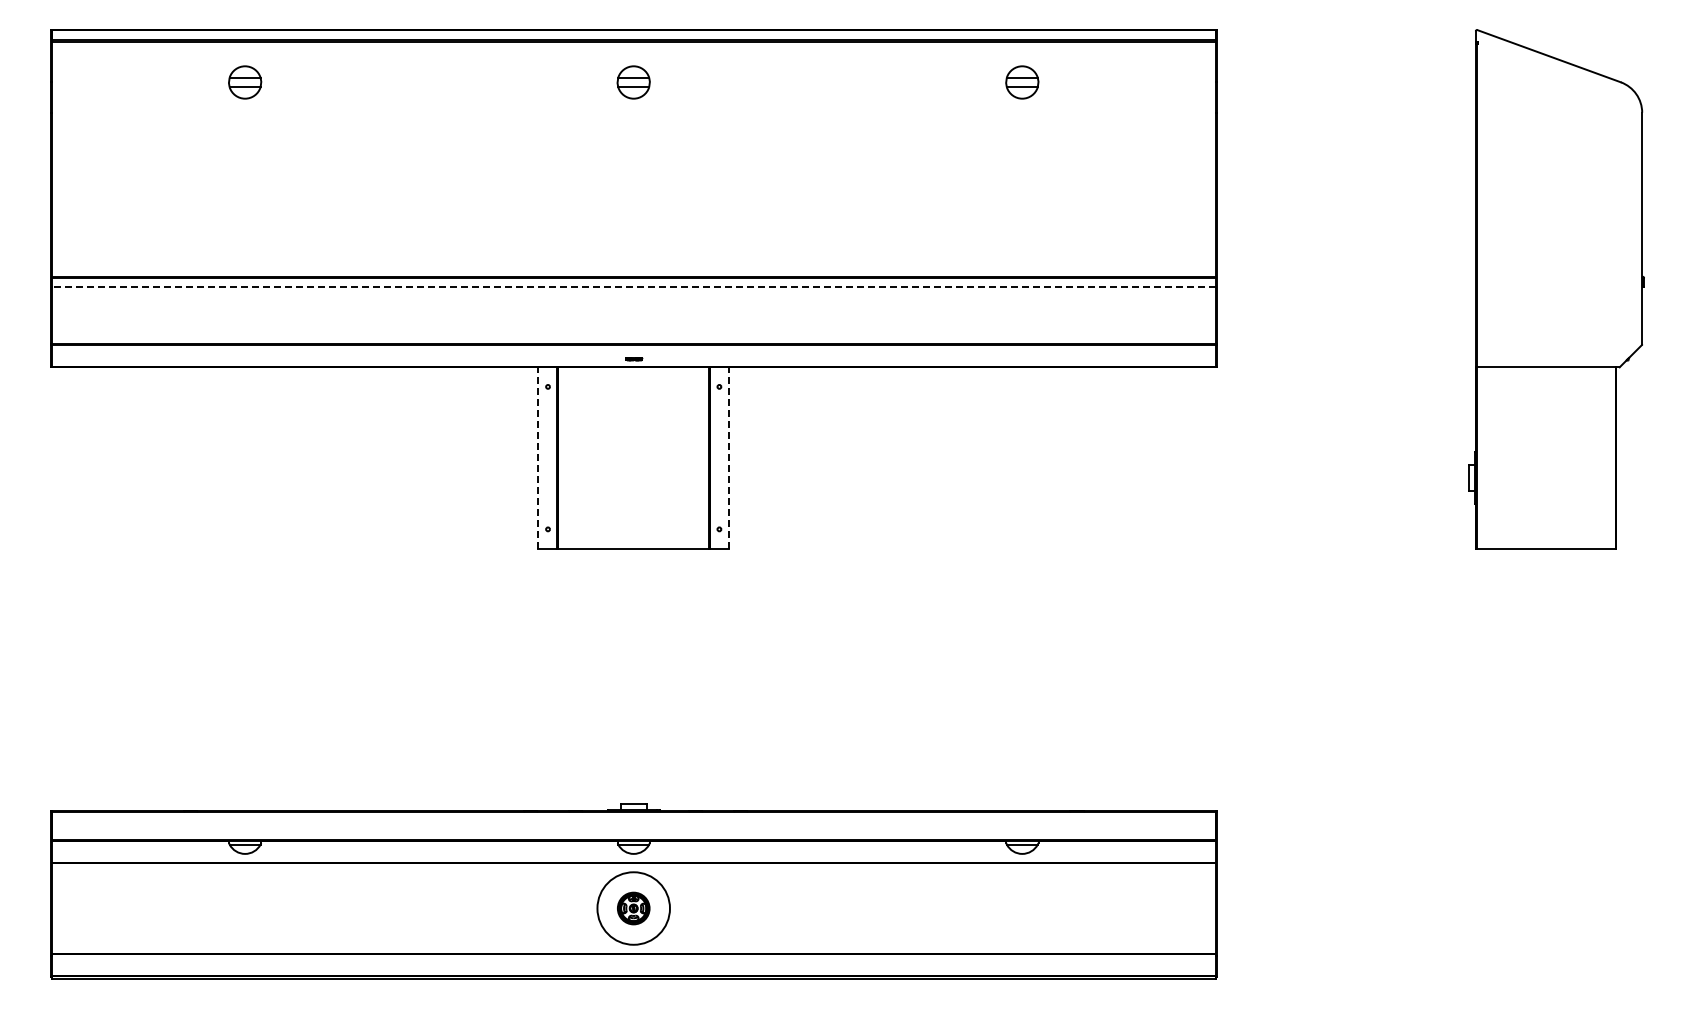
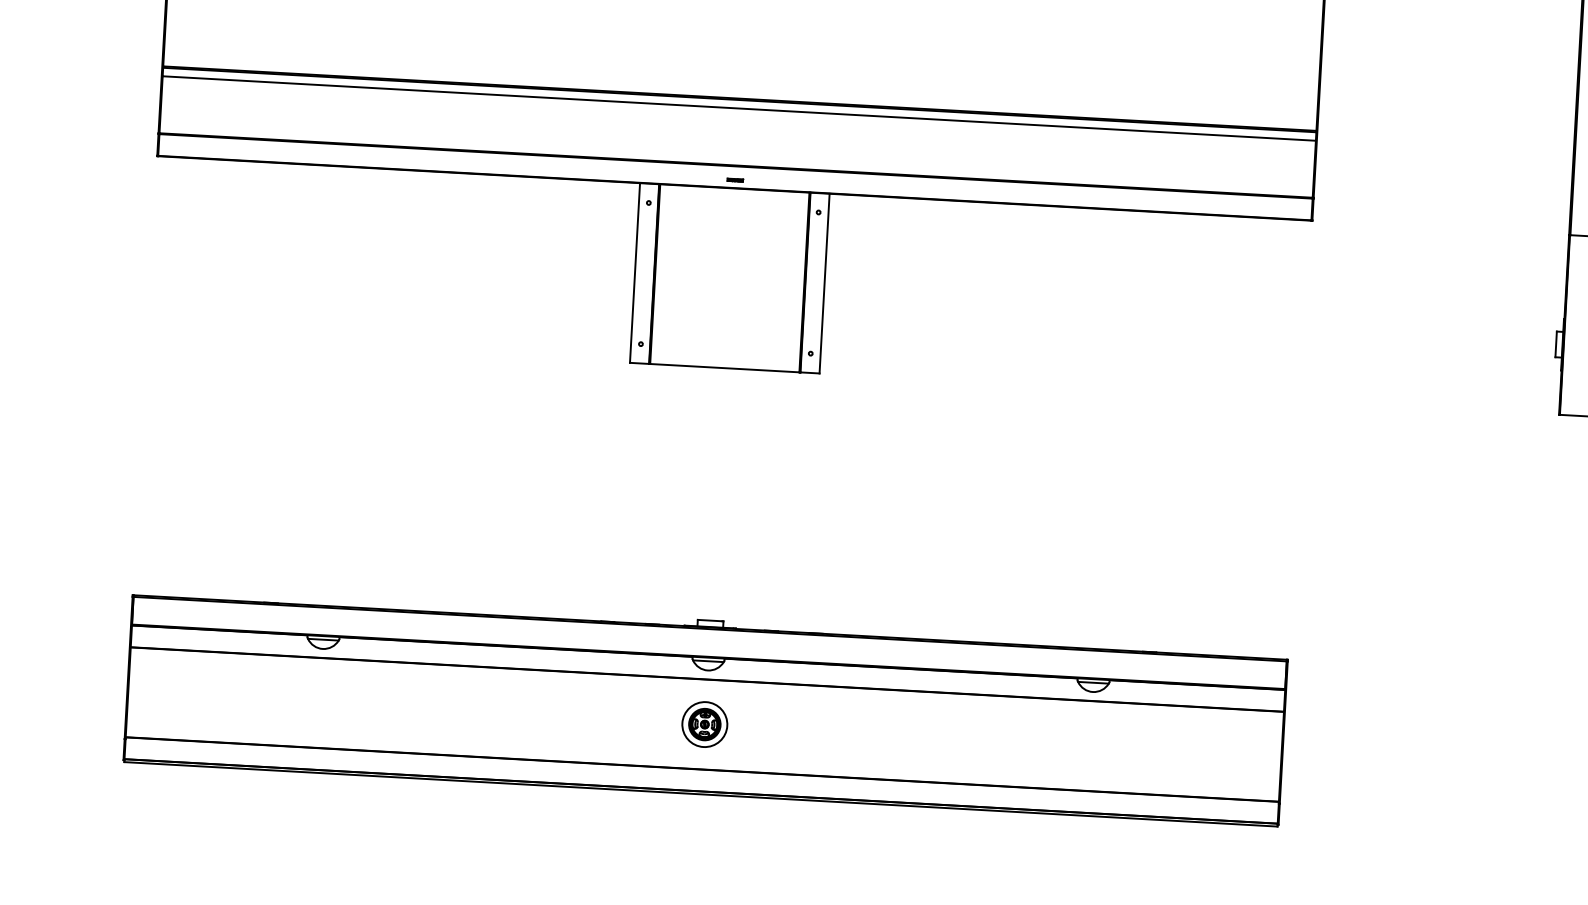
line: (633, 286) -> (739, 108), dashed -> solid
line: (538, 458) -> (635, 273), dashed -> solid
line: (729, 458) -> (824, 283), dashed -> solid
circle: (633, 908) -> (704, 724), size x0.62

